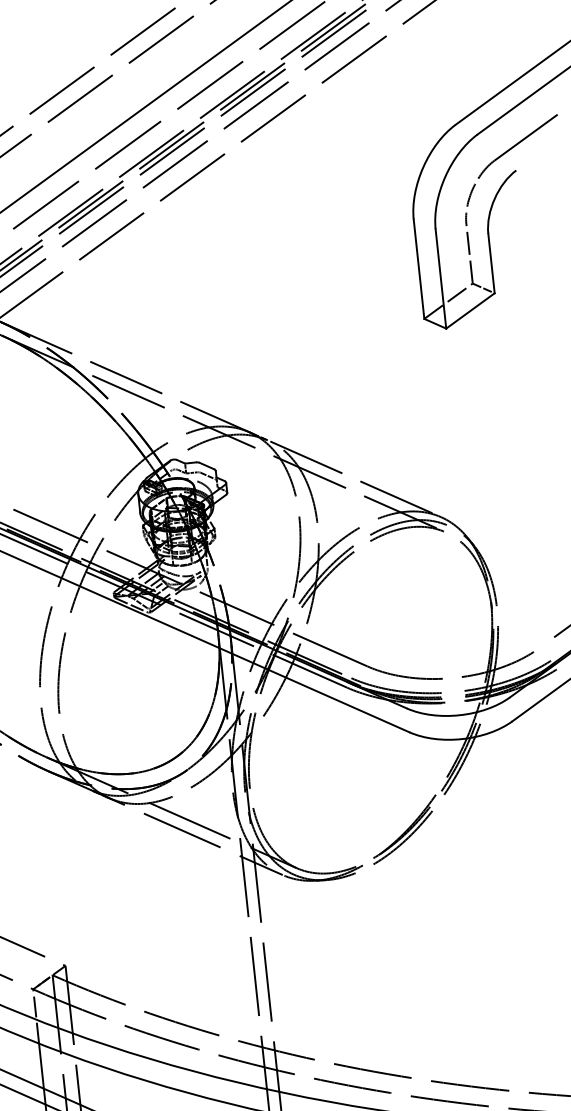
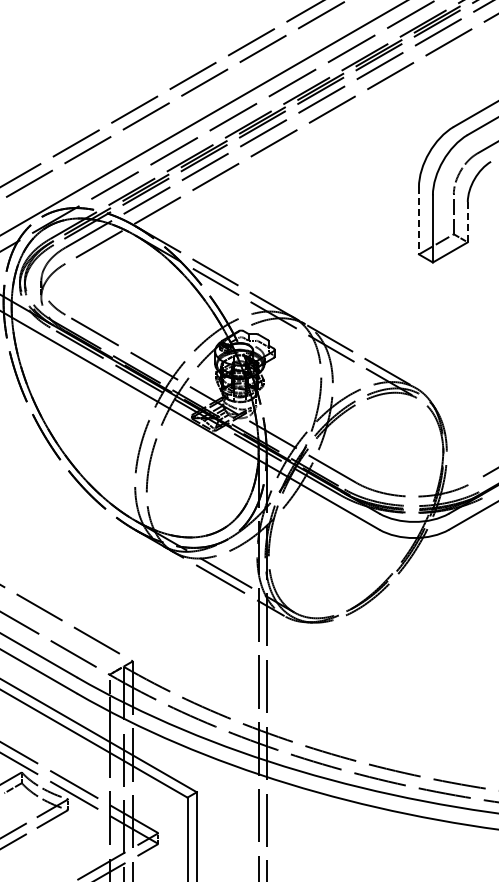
line: (491, 264) -> (467, 222), solid -> dashed
line: (418, 268) -> (418, 220), solid -> dashed

